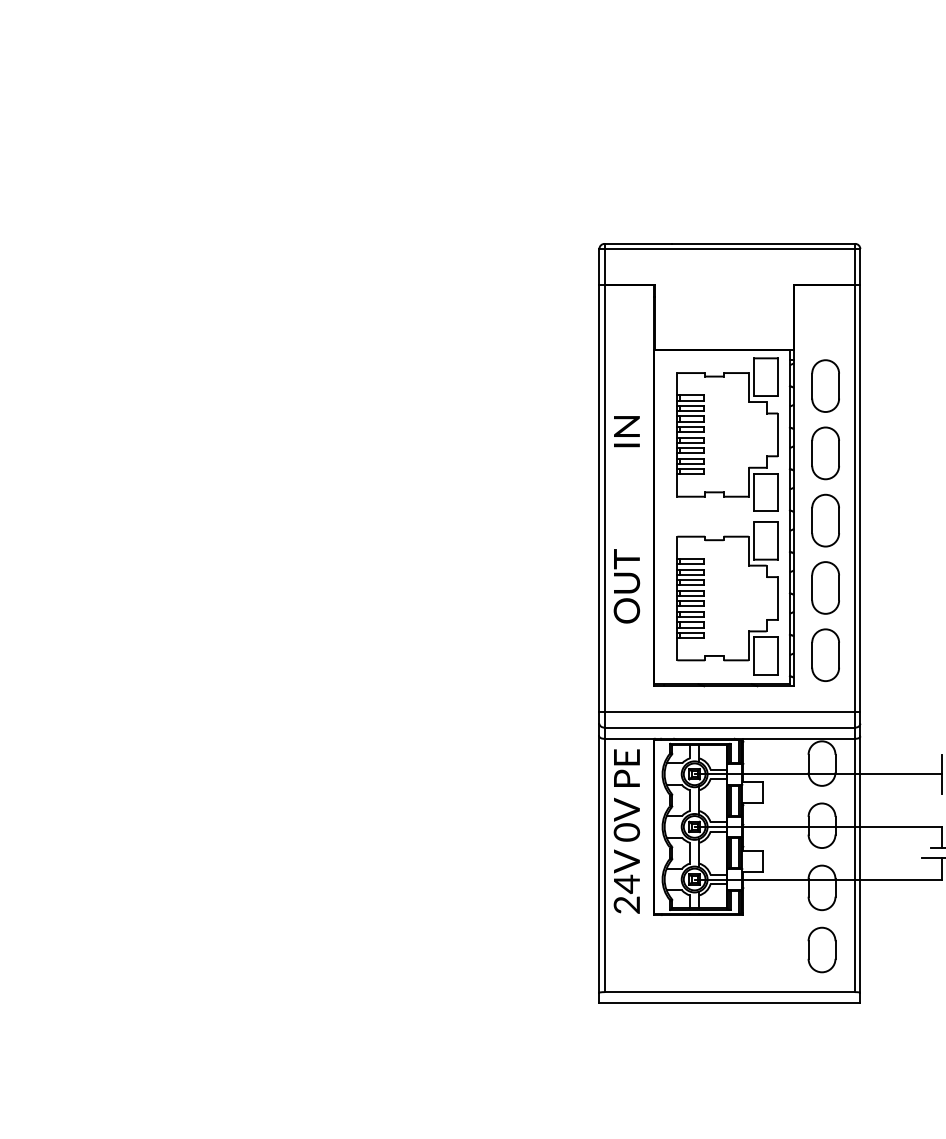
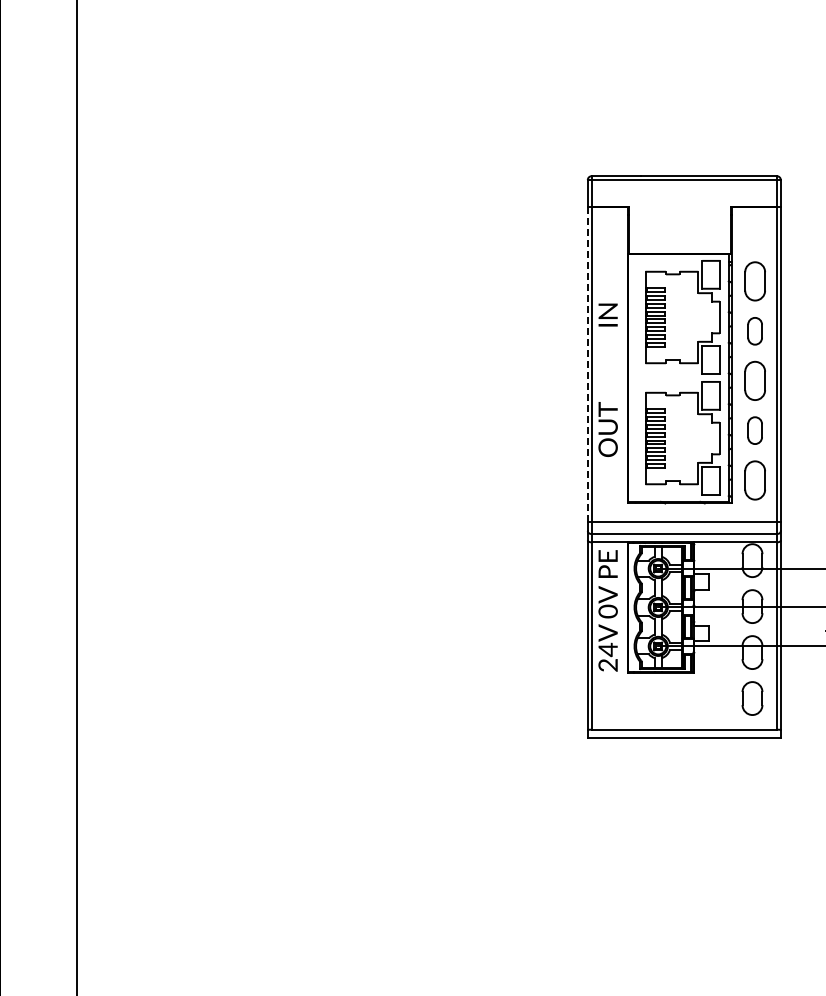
part: (824, 453) -> (754, 331), size x0.7
line: (598, 498) -> (587, 364), solid -> dashed
part: (824, 587) -> (754, 430), size x0.7

